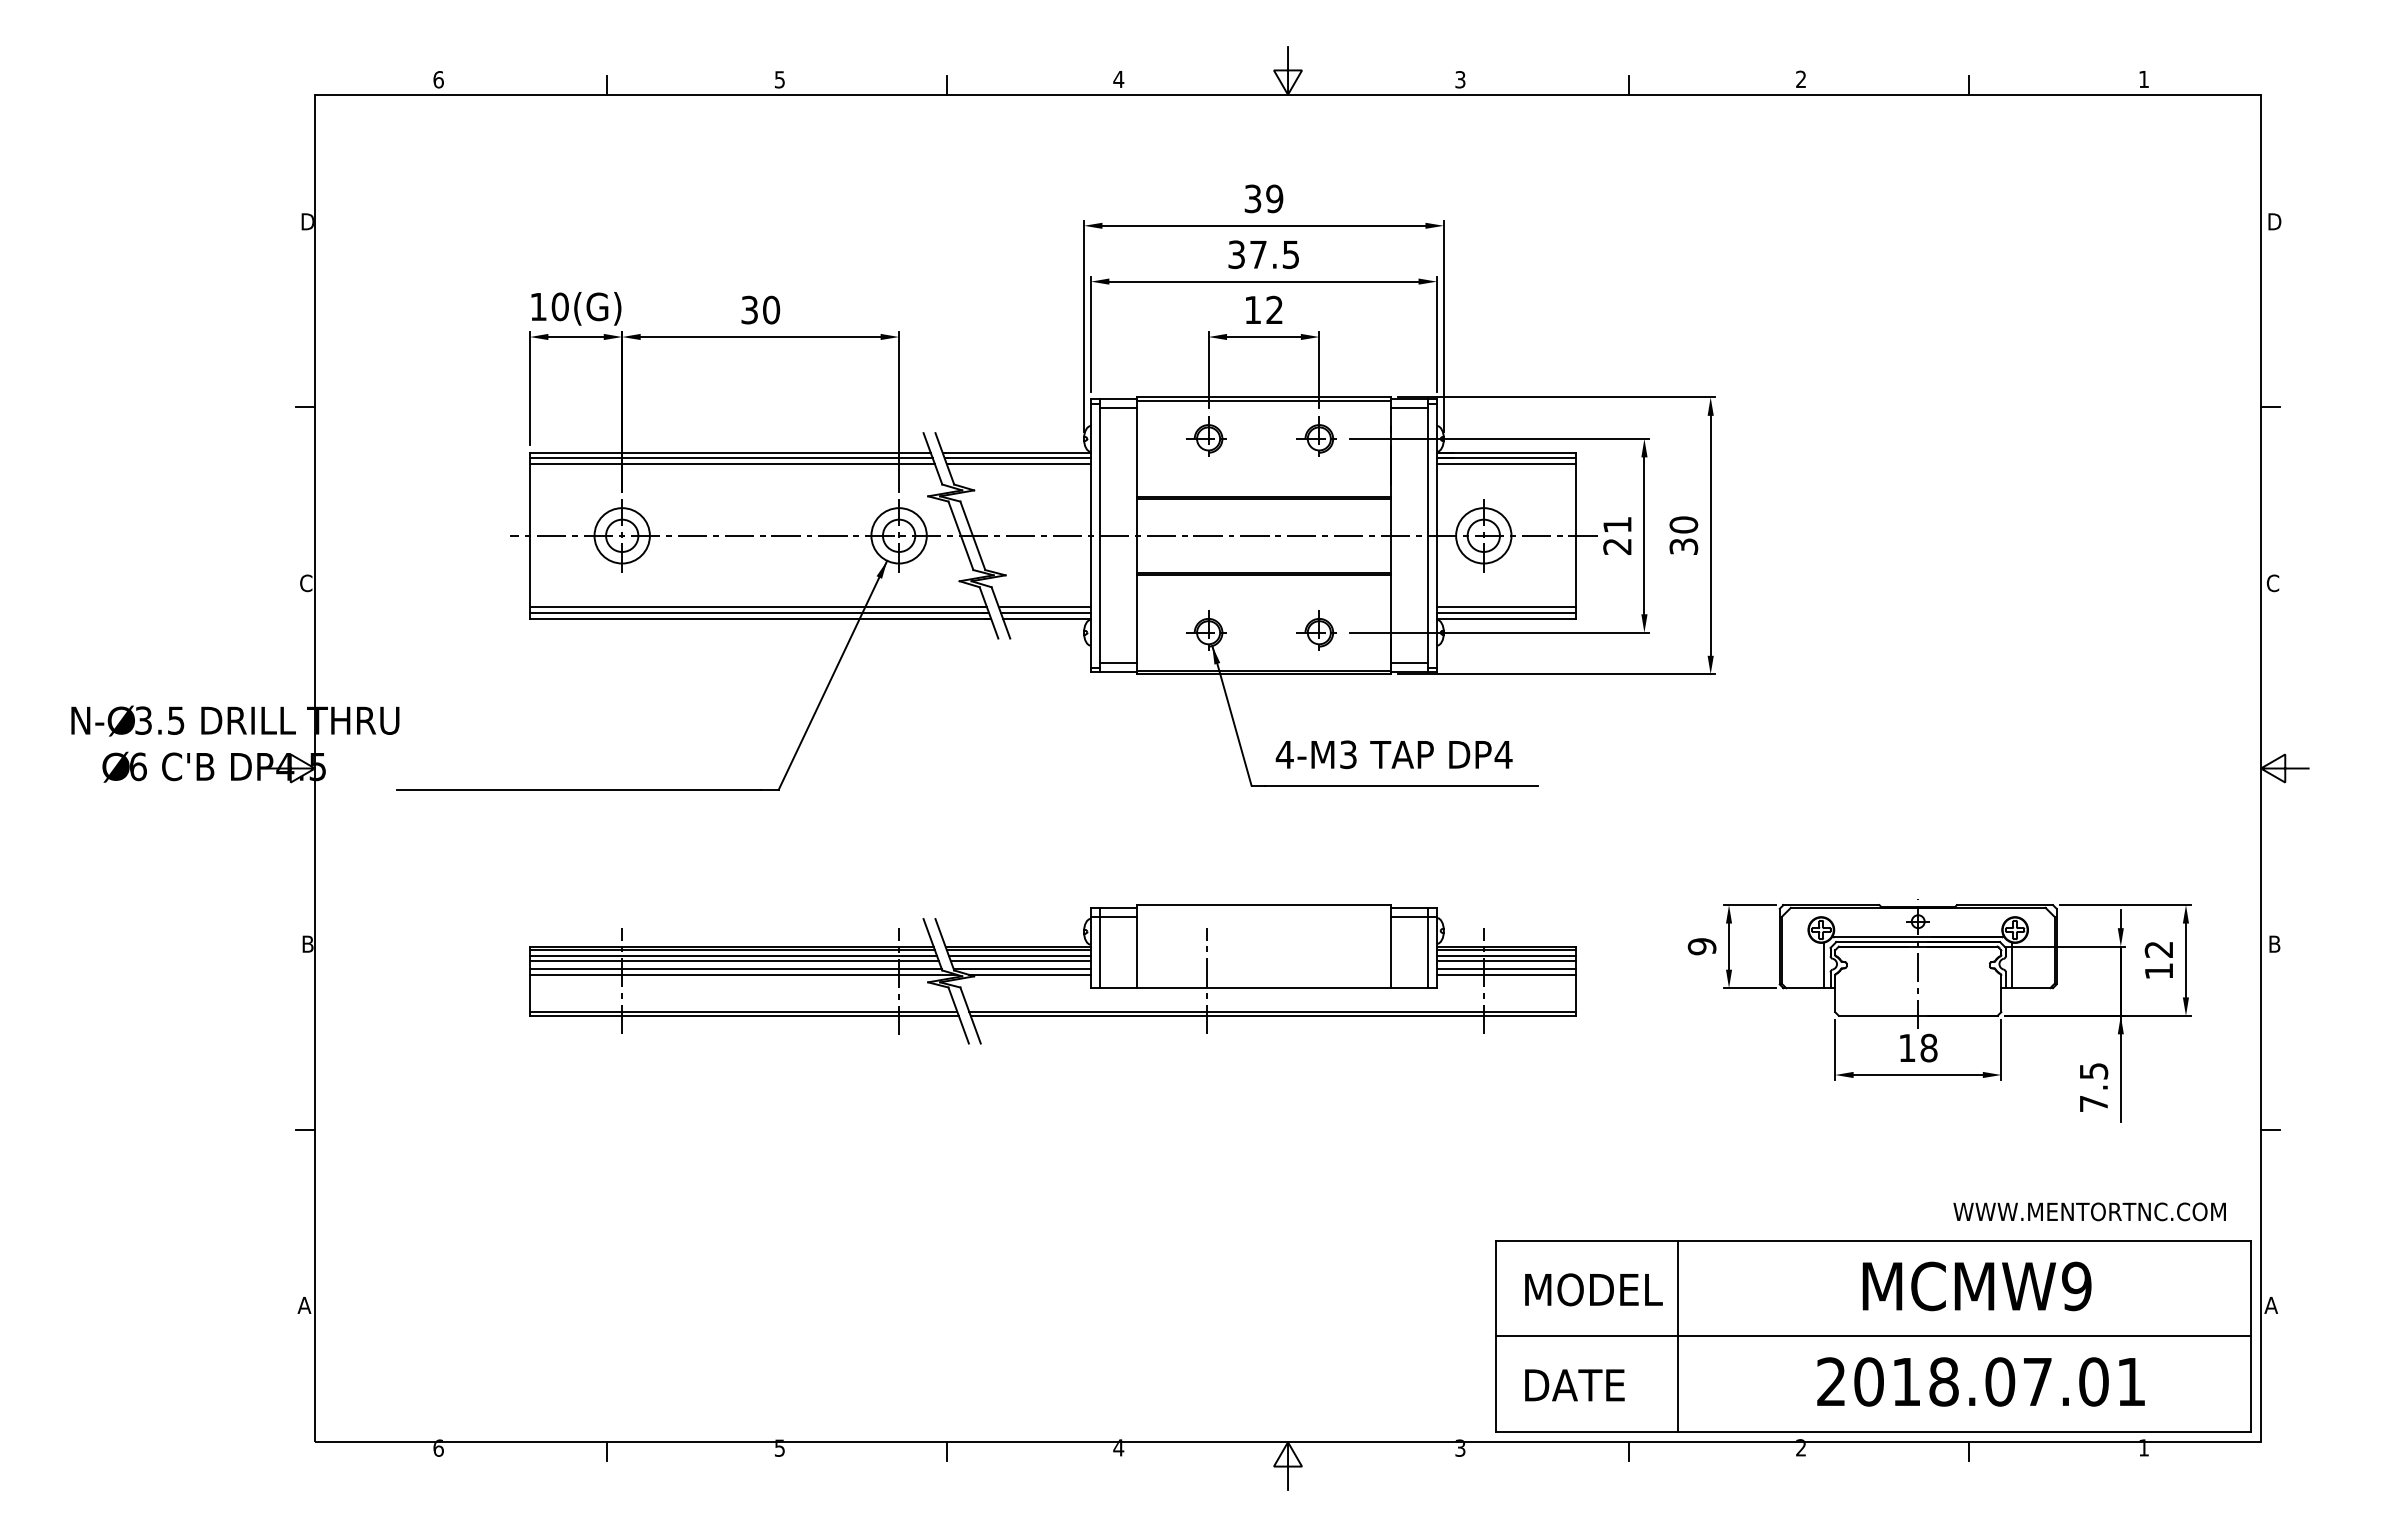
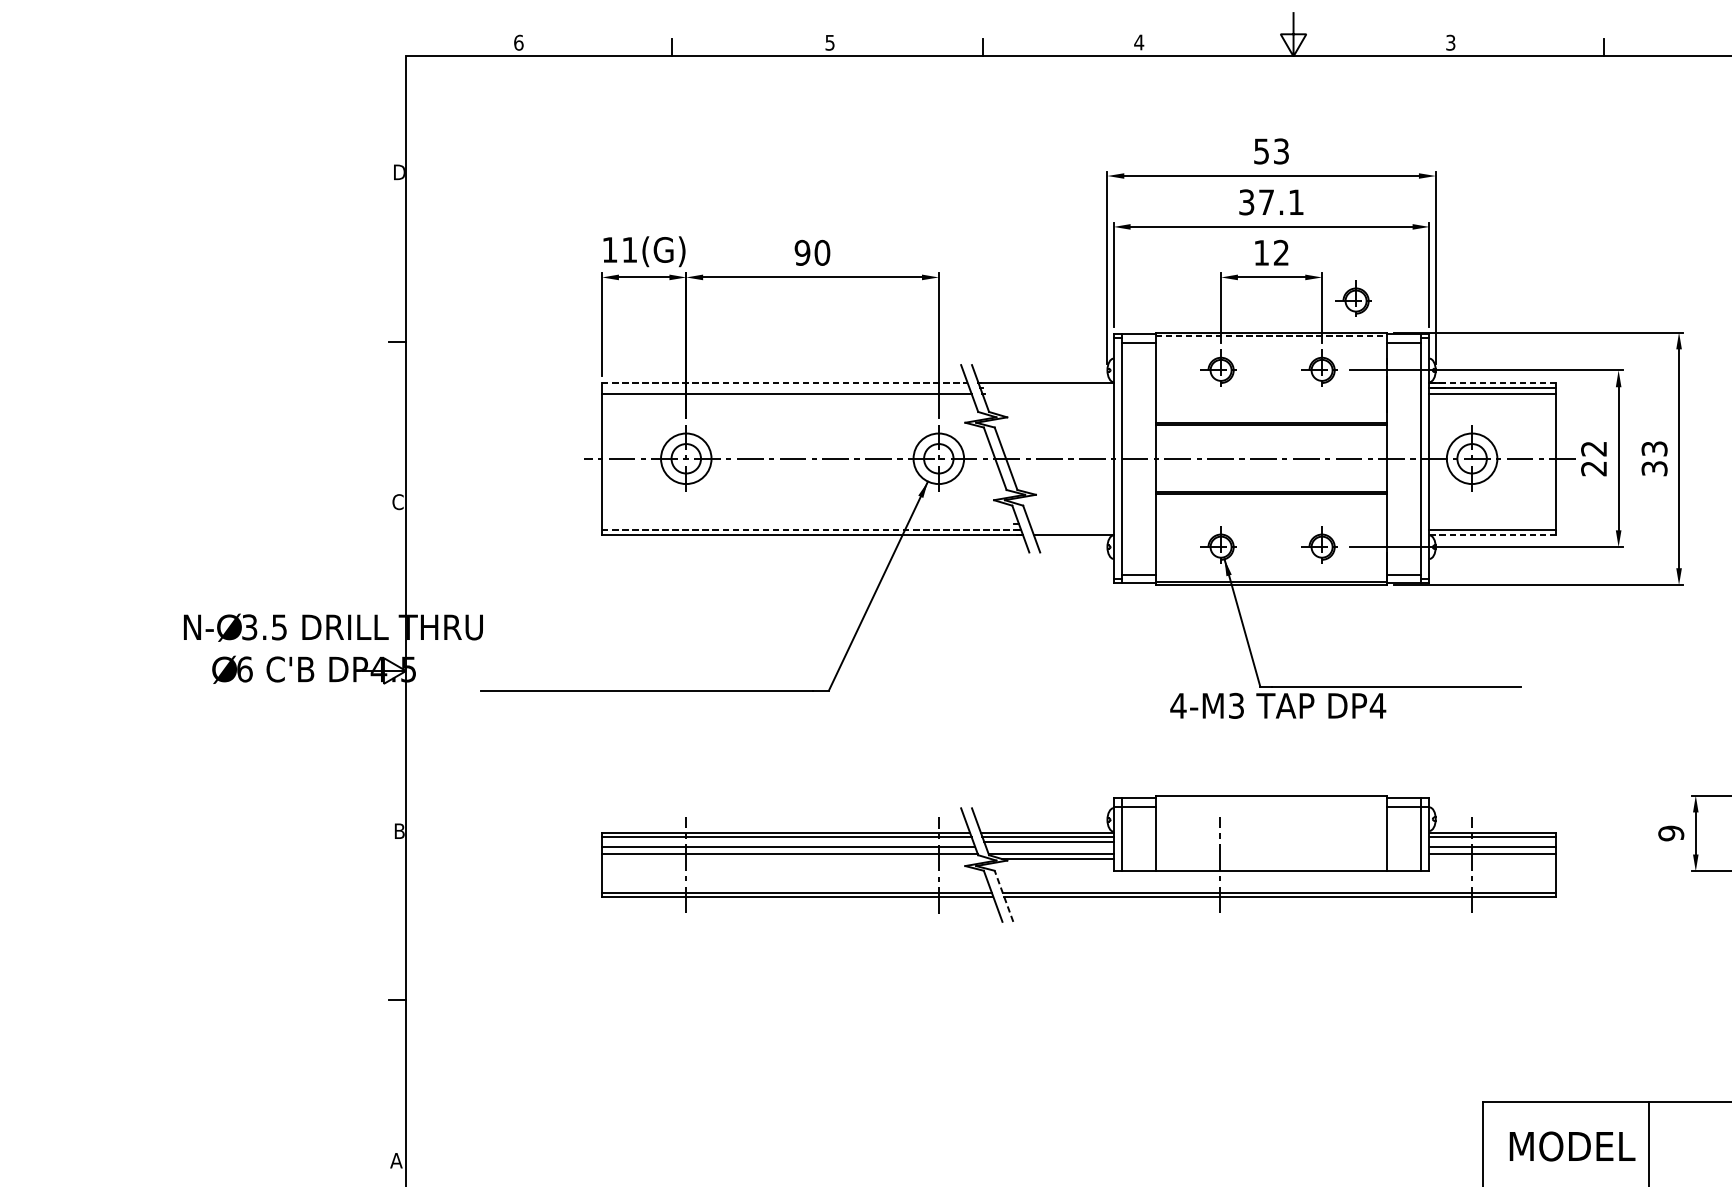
text: (1264, 198) -> (1272, 151), 39 -> 53
text: (1290, 255) -> (1295, 203), 37.5 -> 37.1
text: (559, 306) -> (629, 249), 10(G) -> 11(G)
text: (749, 309) -> (802, 252), 30 -> 90
part: (1354, 360) -> (1354, 298), added
line: (1263, 401) -> (1271, 336), solid -> dashed
line: (730, 452) -> (785, 382), solid -> dashed
line: (1506, 452) -> (1492, 382), solid -> dashed
line: (730, 458) -> (785, 388), removed
line: (1017, 458) -> (1046, 388), removed
line: (1018, 464) -> (1047, 393), removed
text: (1683, 524) -> (1654, 448), 30 -> 33
text: (1617, 525) -> (1594, 449), 21 -> 22
line: (757, 607) -> (809, 524), removed
line: (1044, 607) -> (1071, 524), removed
line: (1506, 607) -> (1492, 524), removed
line: (759, 613) -> (811, 529), solid -> dashed
line: (1045, 613) -> (1072, 529), removed
line: (1506, 618) -> (1492, 534), solid -> dashed
text: (1393, 754) -> (1277, 705), moved
line: (732, 955) -> (786, 841), removed
line: (1506, 955) -> (1492, 841), removed
line: (1020, 961) -> (1049, 847), removed
line: (742, 974) -> (795, 858), removed
line: (1506, 974) -> (1492, 858), removed
line: (970, 1015) -> (1003, 896), solid -> dashed

